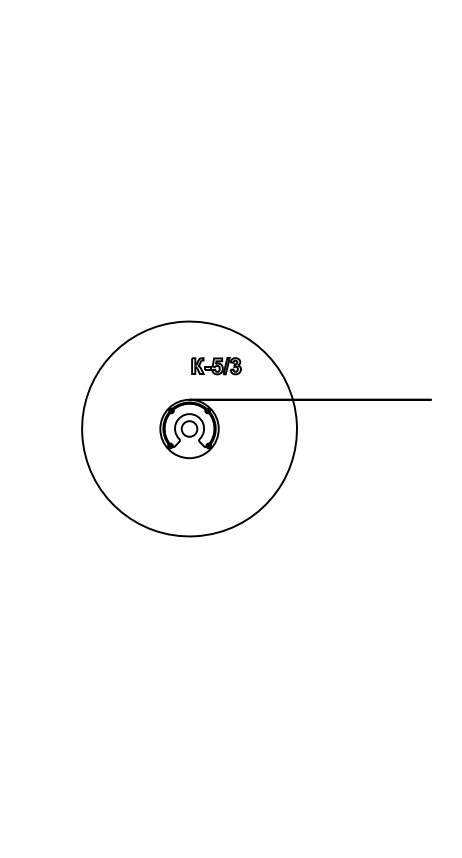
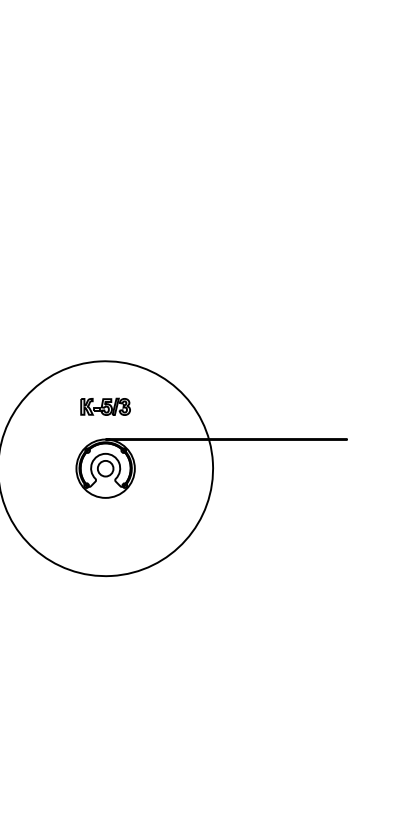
part: (216, 366) -> (105, 407), moved

